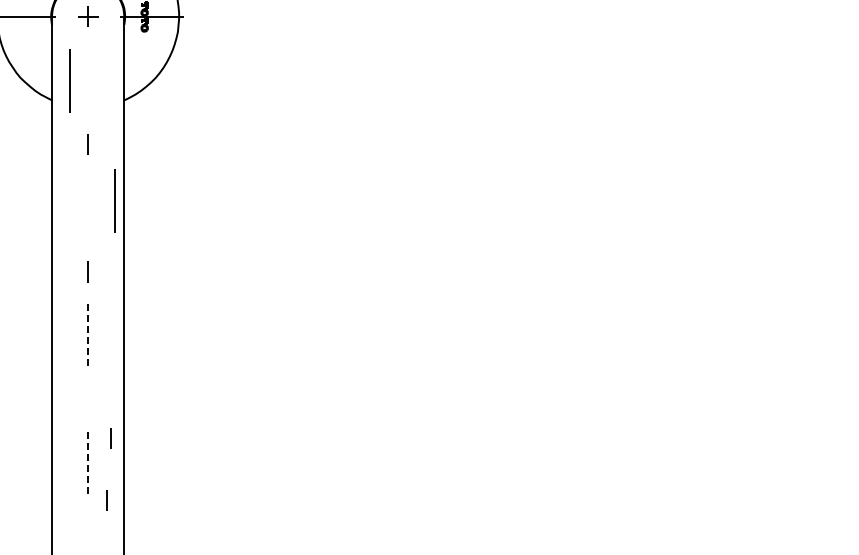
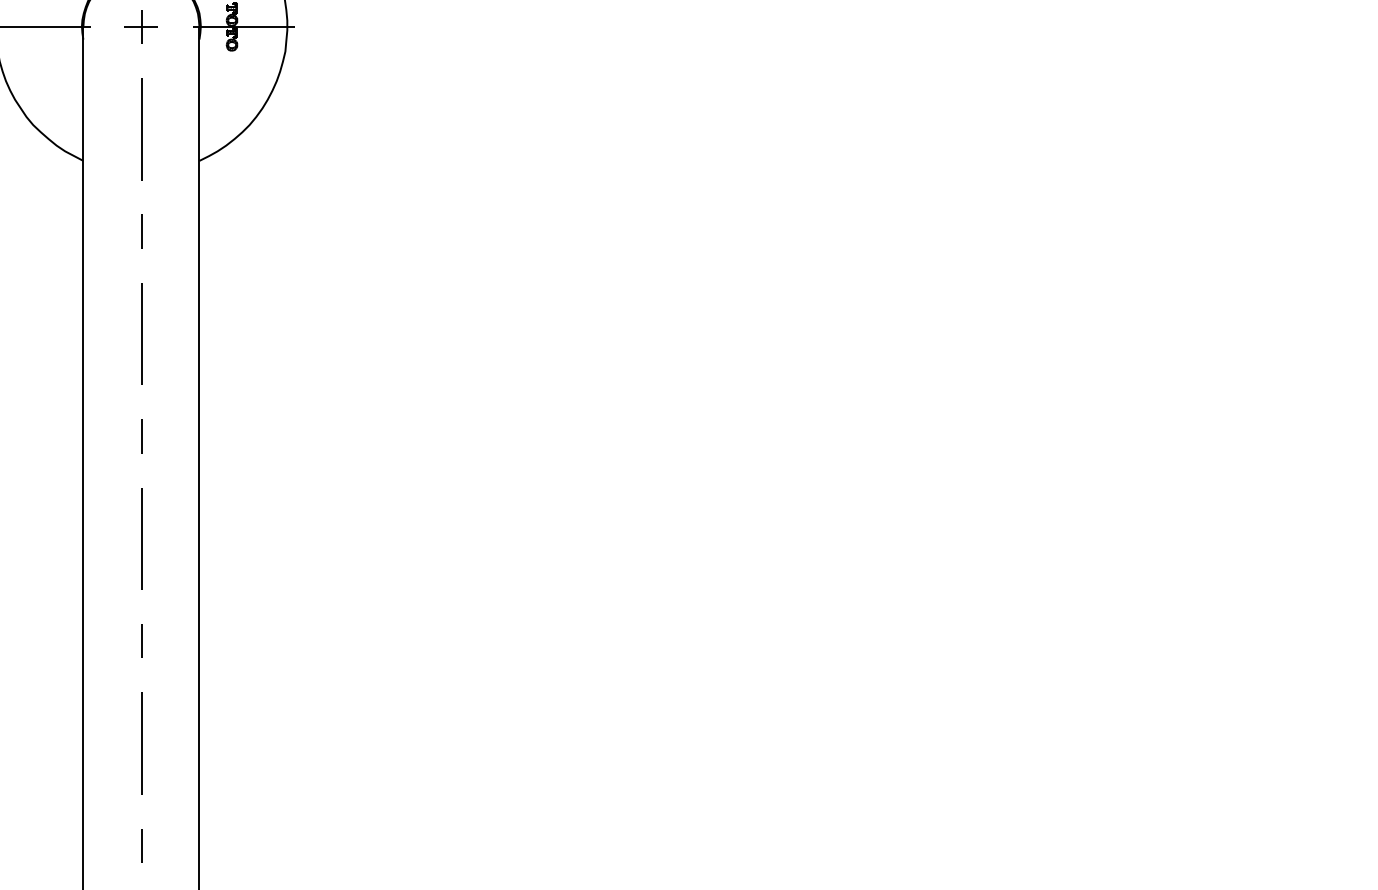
line: (69, 80) -> (140, 128), moved
line: (114, 200) -> (140, 332), moved
line: (88, 336) -> (141, 539), dashed -> solid
line: (110, 438) -> (140, 640), moved
line: (88, 463) -> (141, 743), dashed -> solid
line: (106, 500) -> (140, 846), moved

